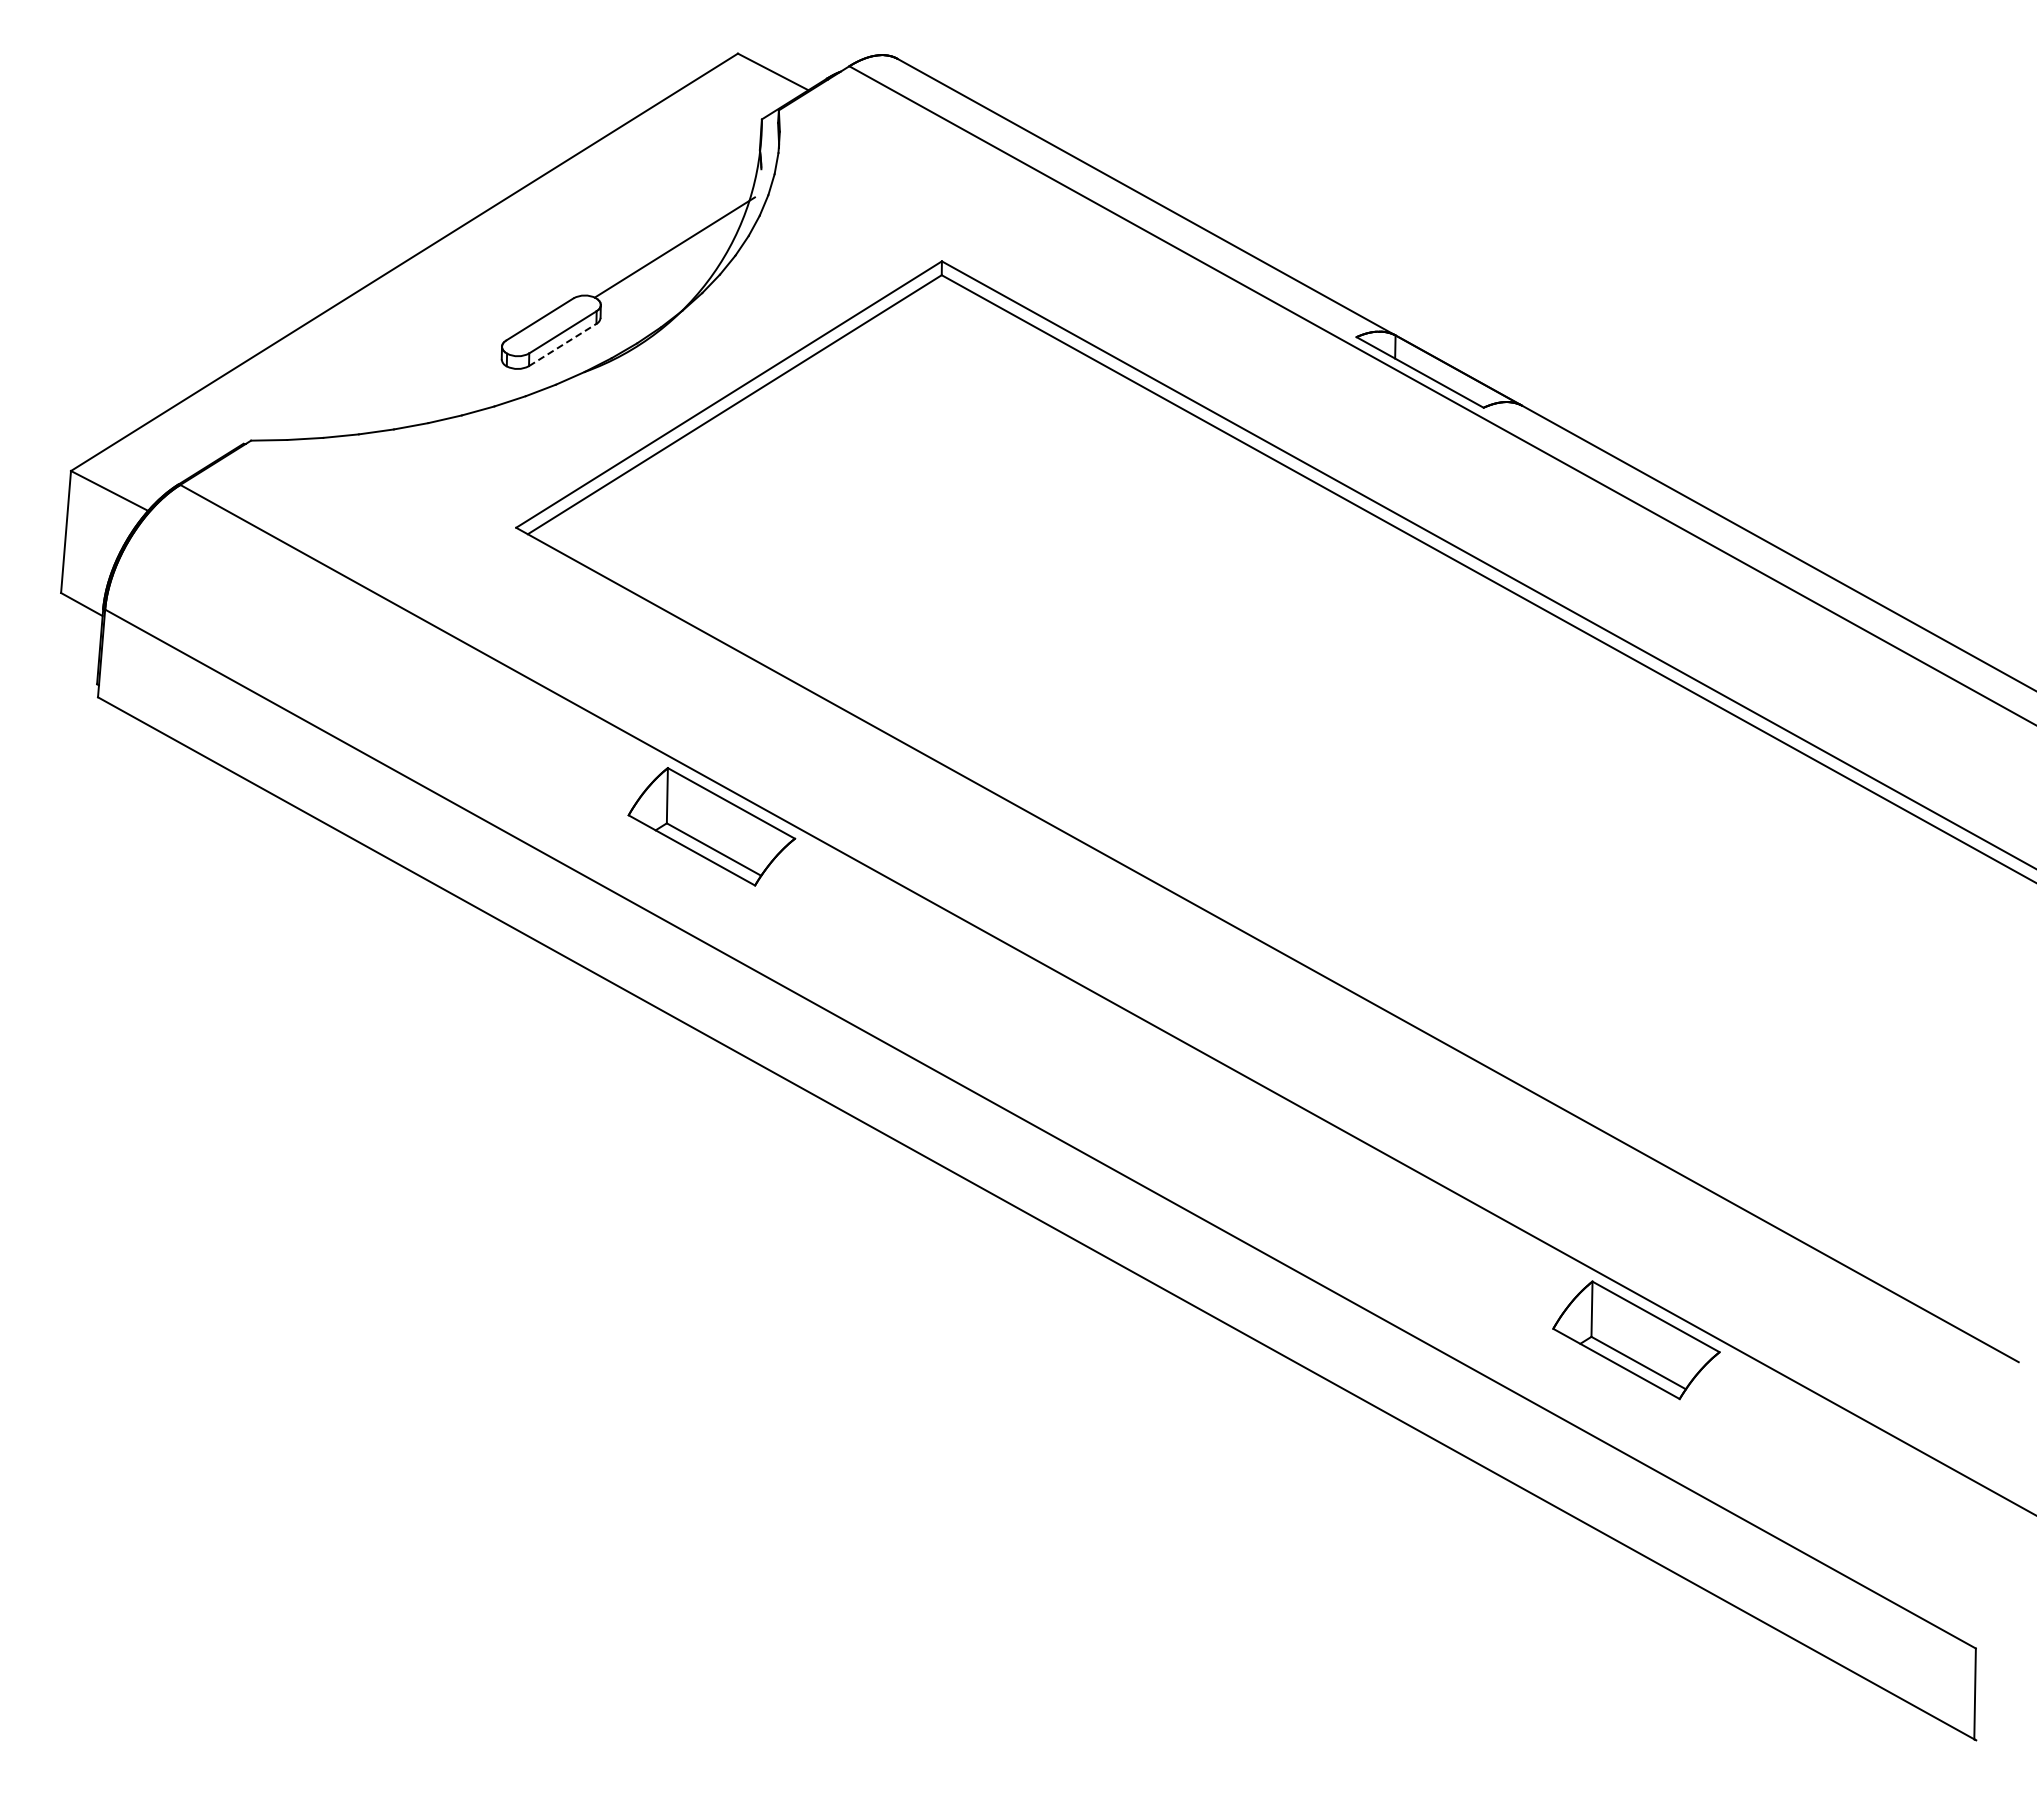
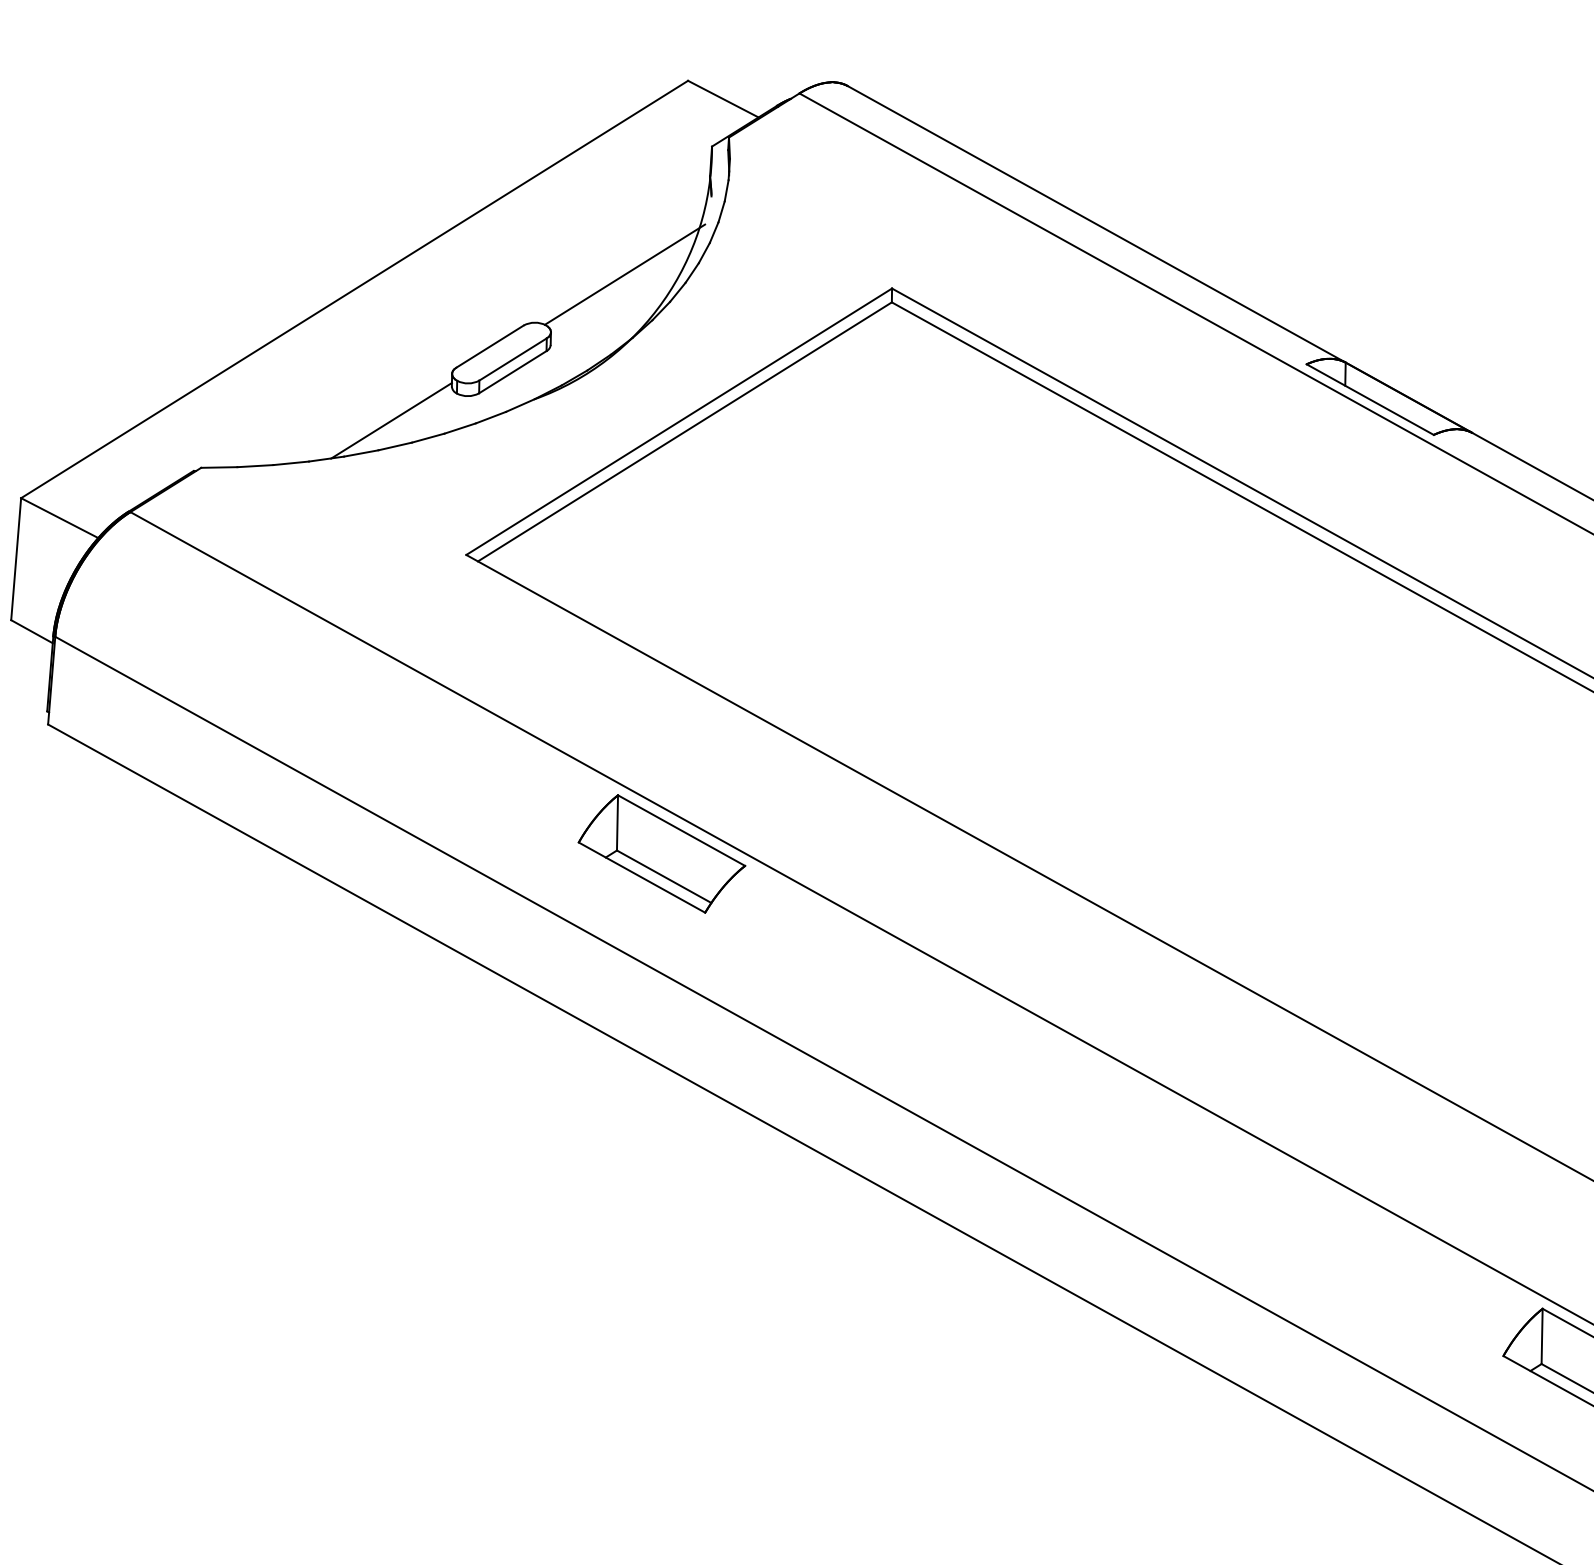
line: (562, 345) -> (512, 372), dashed -> solid
line: (441, 393) -> (391, 420), added

